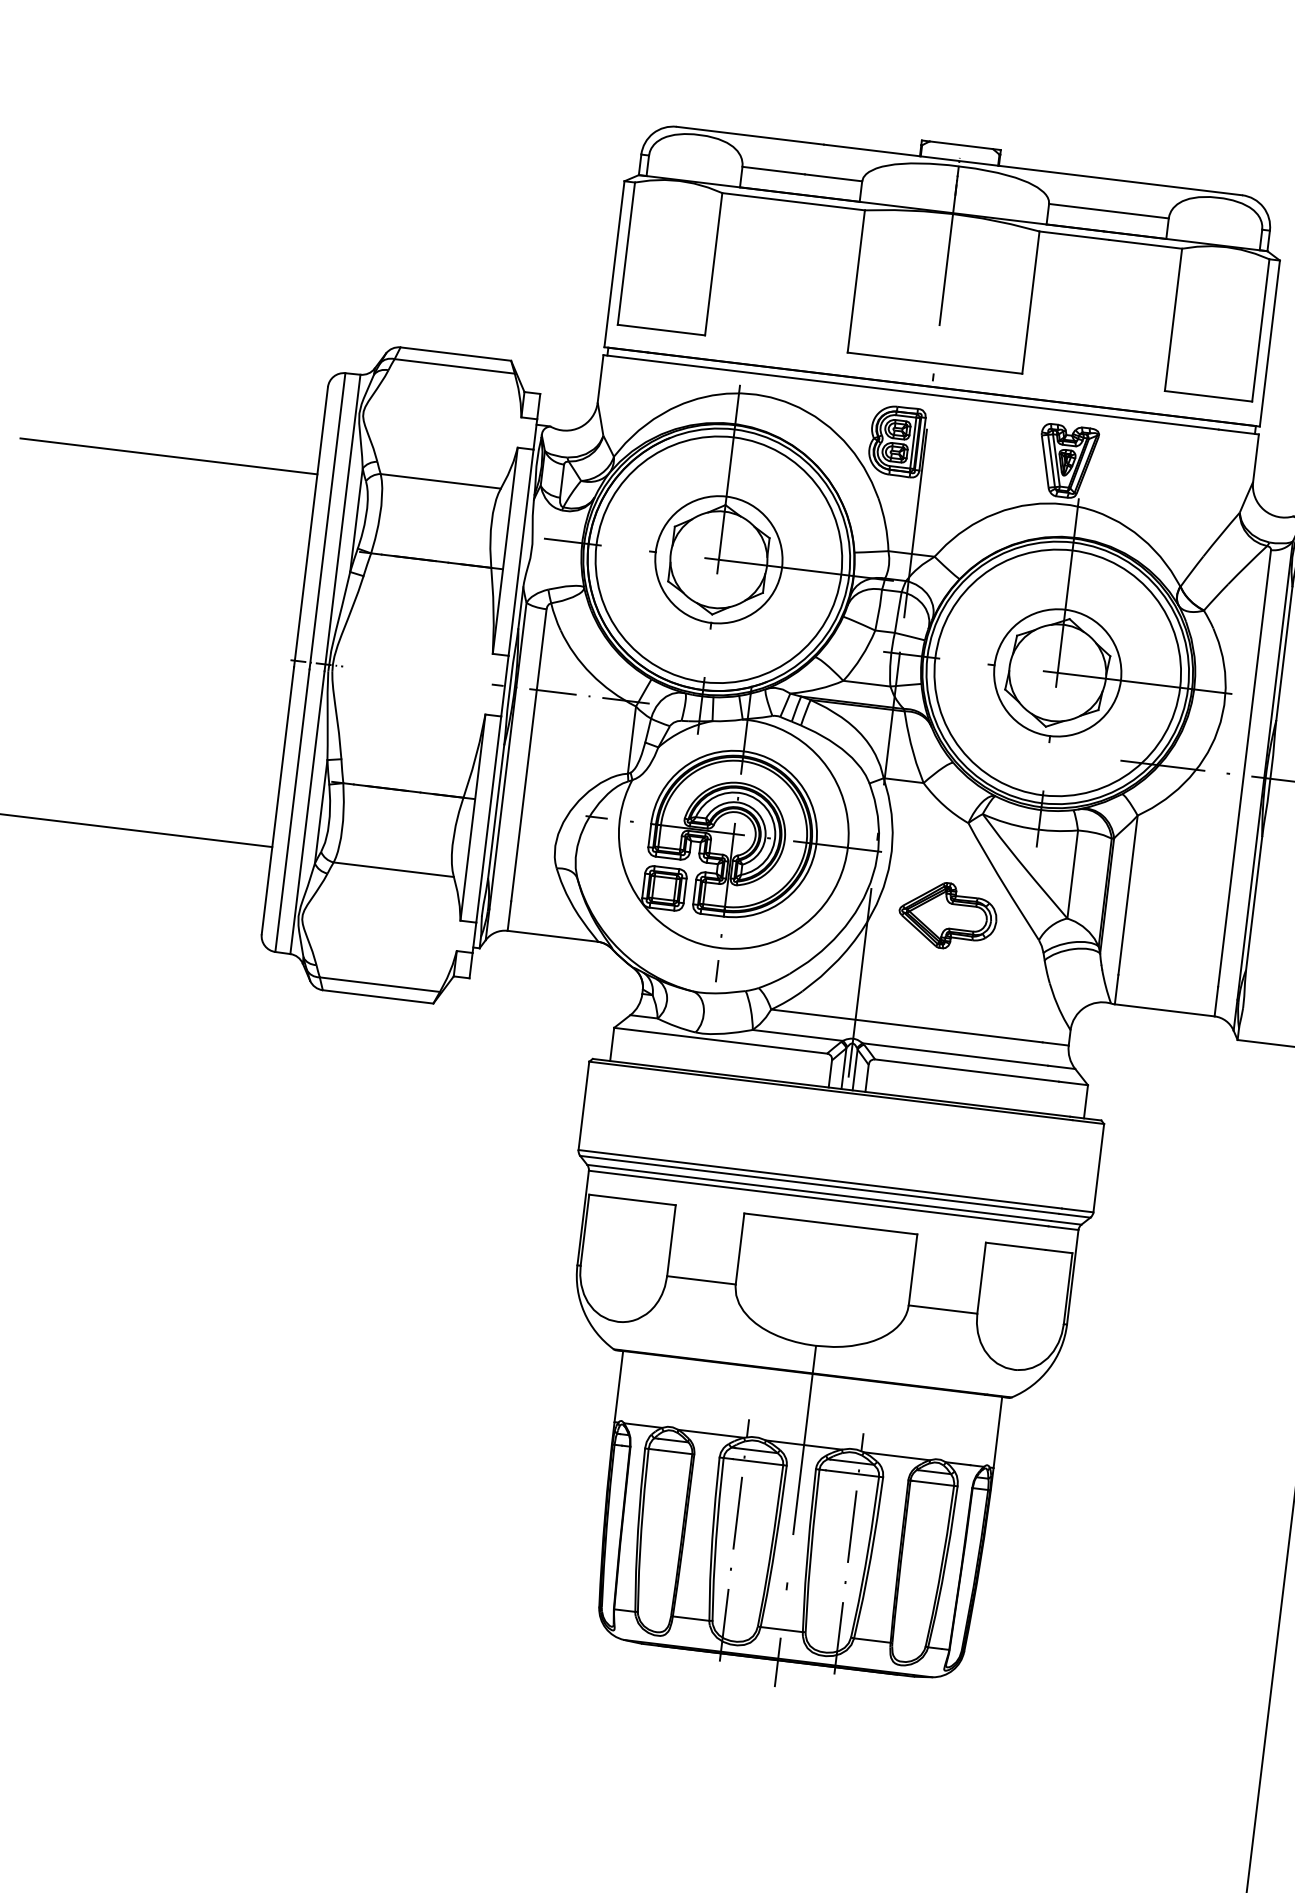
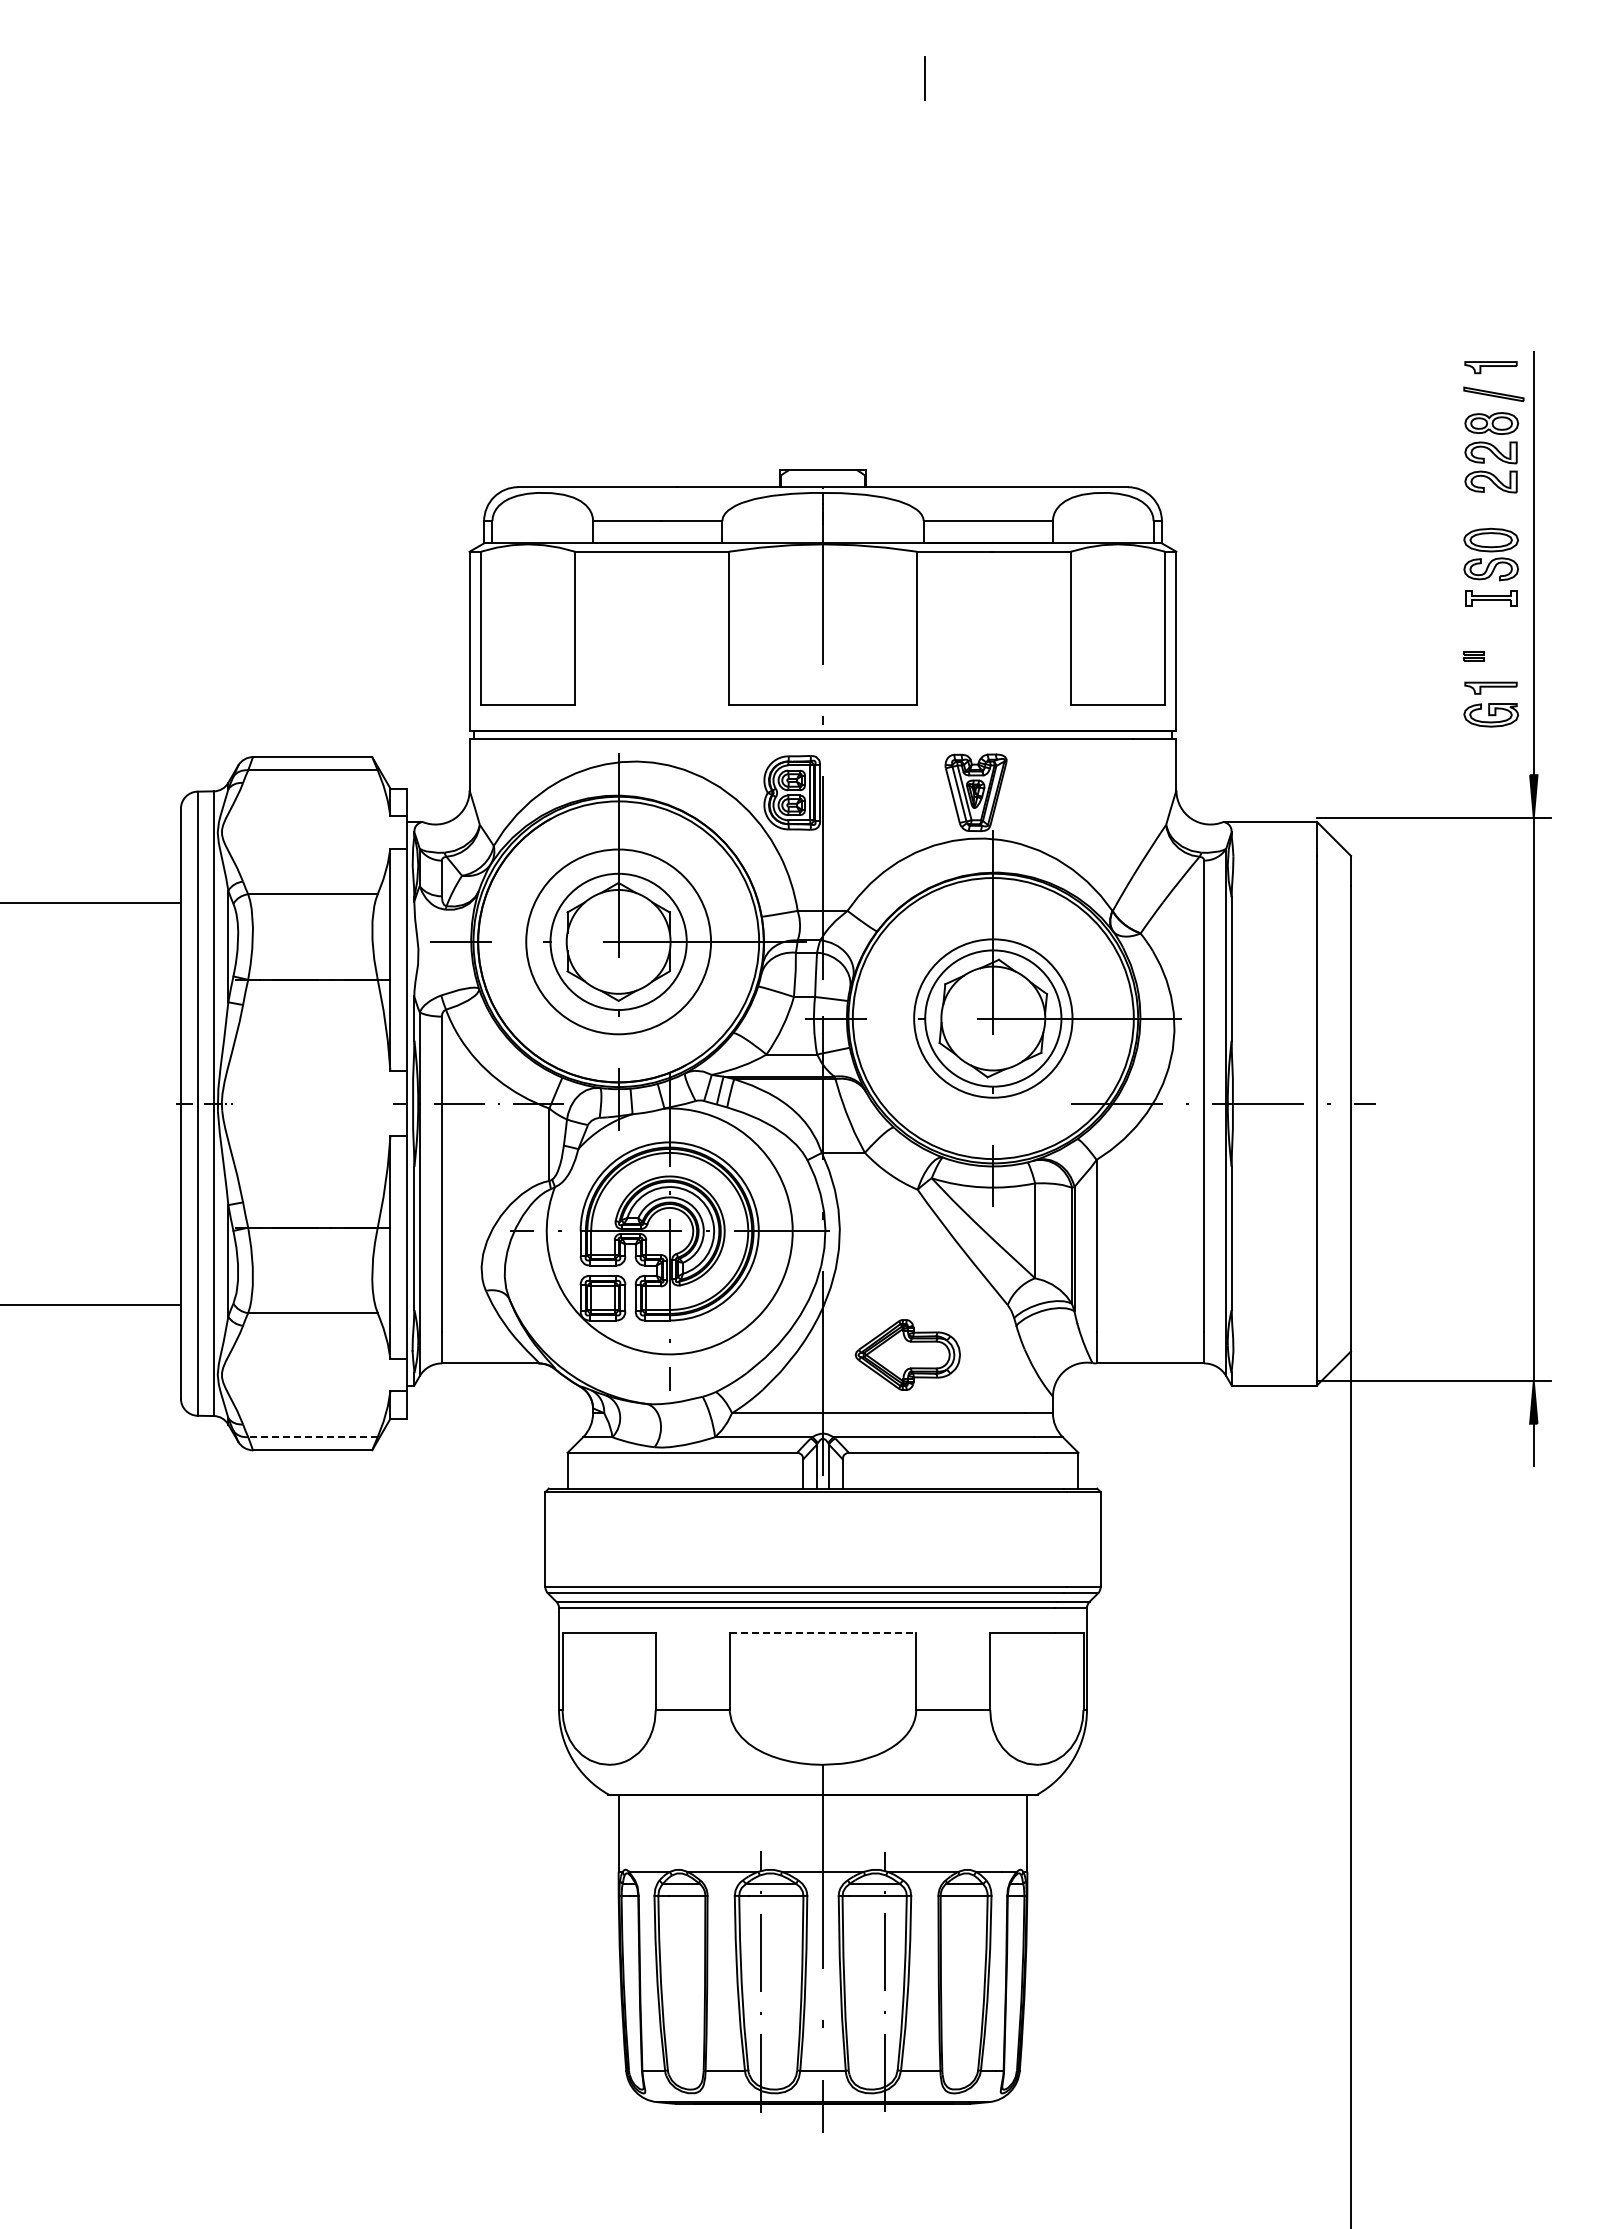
circle: (718, 559) -> (618, 941), size x0.7
circle: (1057, 672) -> (993, 1018), size x0.6
part: (947, 915) -> (907, 1354), moved
line: (380, 985) -> (313, 1437), solid -> dashed
line: (831, 1224) -> (823, 1633), solid -> dashed

